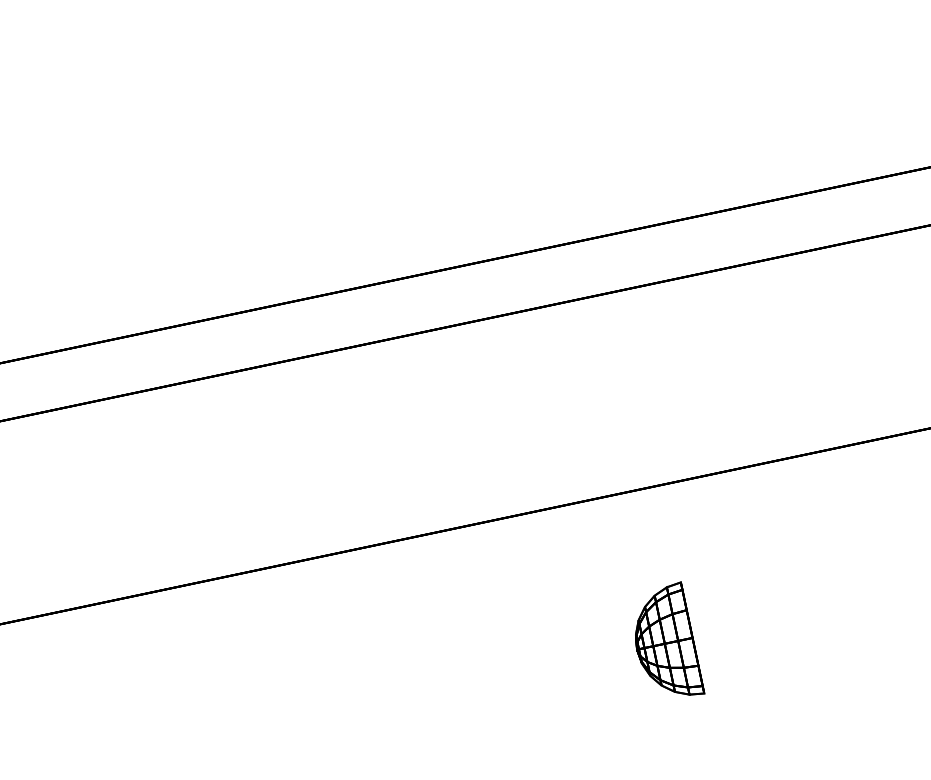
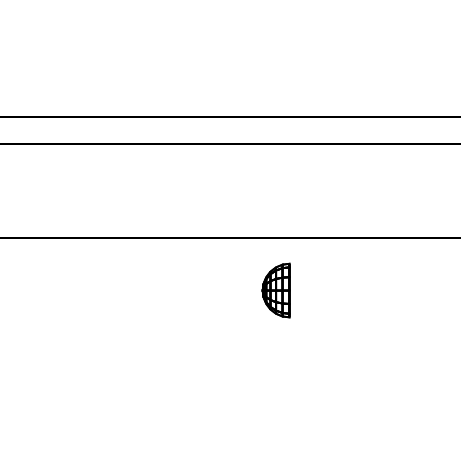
part: (663, 643) -> (275, 290), moved

